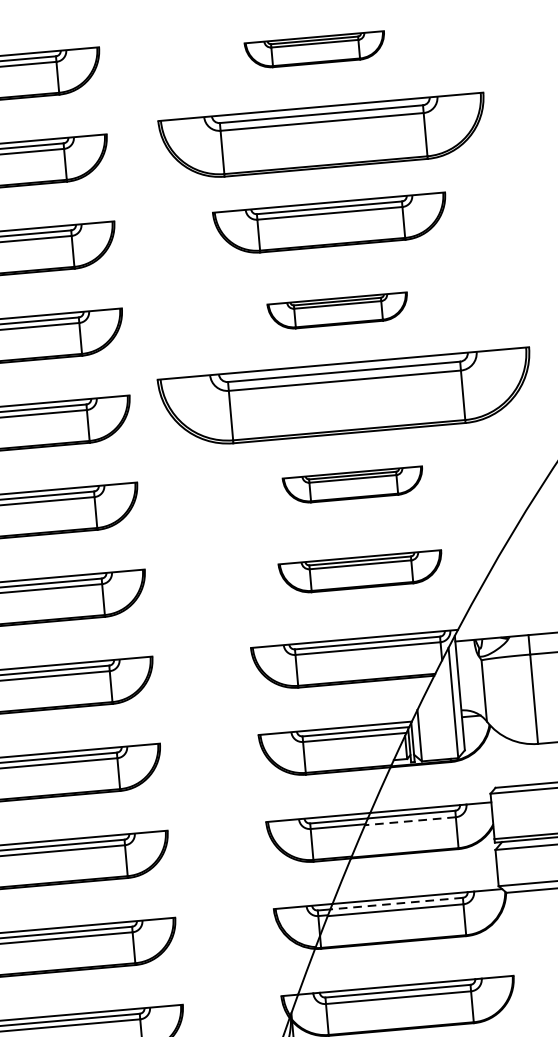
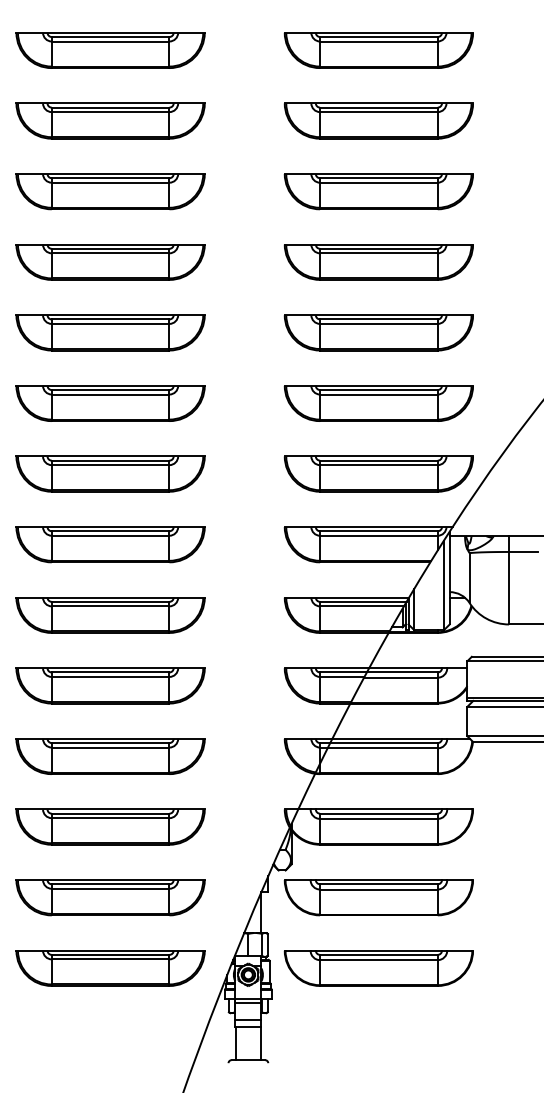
part: (315, 50) -> (378, 50), size x1.67
part: (322, 136) -> (378, 120), size x0.71
part: (338, 311) -> (378, 262), size x1.67
part: (345, 398) -> (378, 332), size x0.62
part: (353, 485) -> (378, 403), size x1.67
part: (360, 571) -> (378, 473), size x1.43
line: (409, 820) -> (400, 677), dashed -> solid
line: (397, 904) -> (384, 743), dashed -> solid

